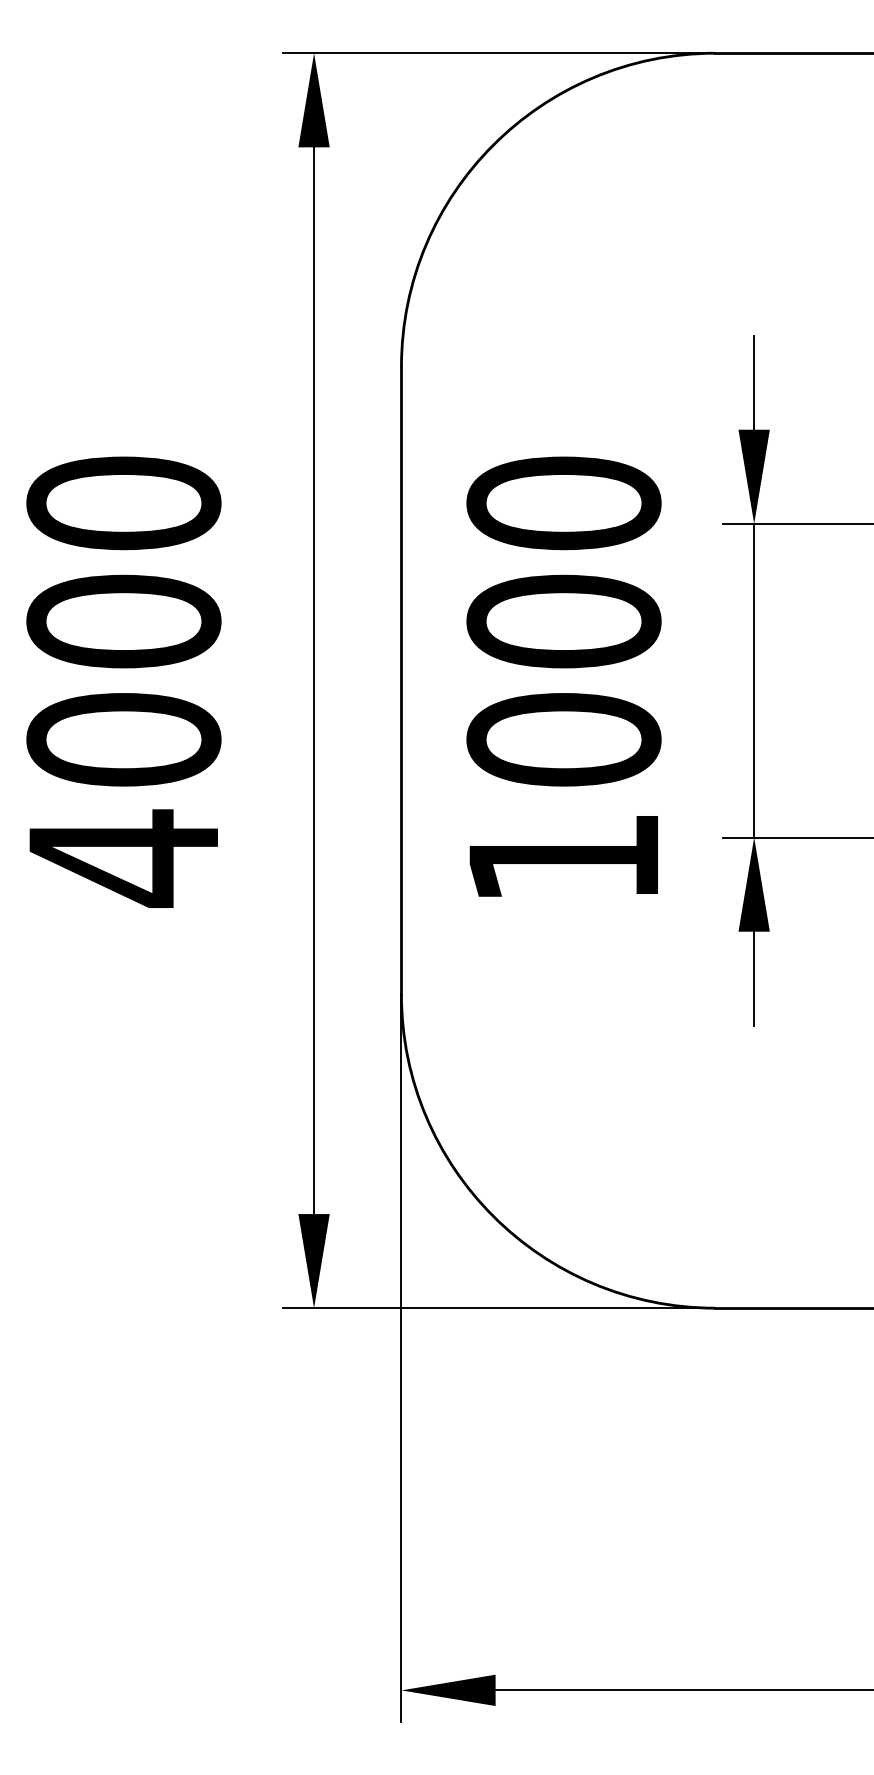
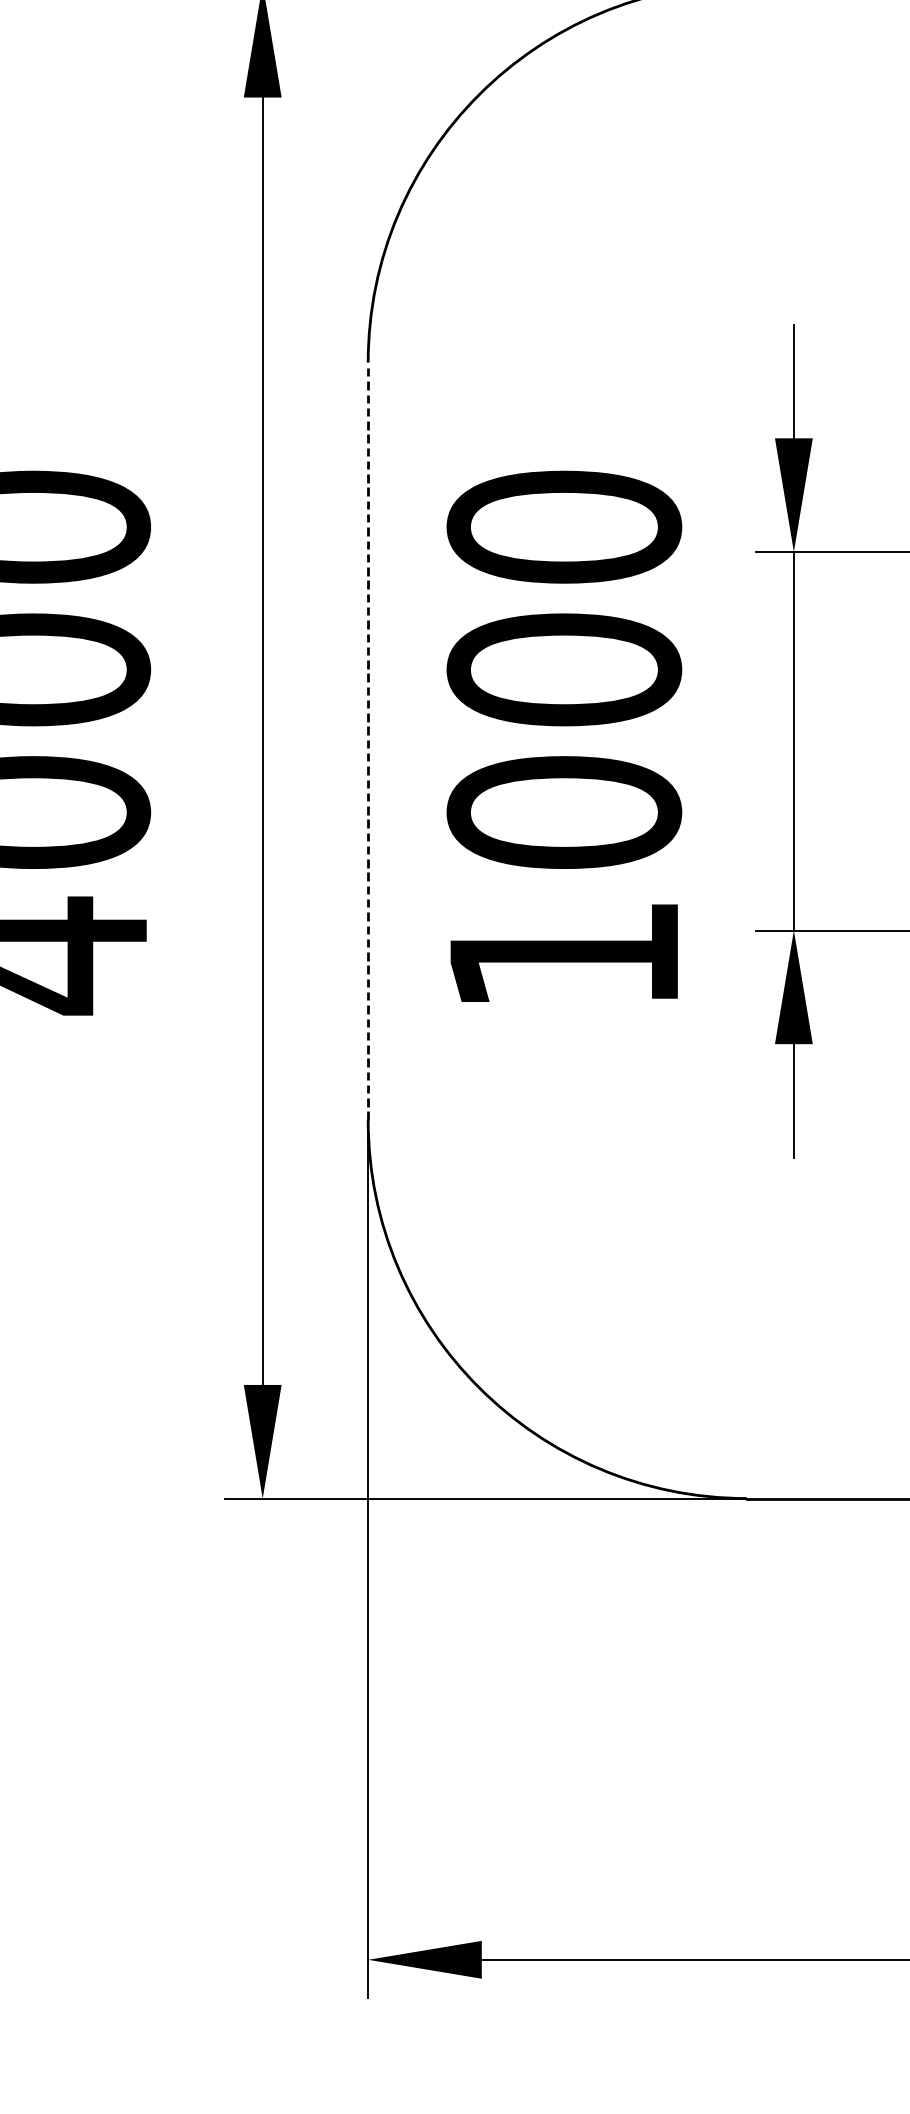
line: (401, 680) -> (368, 740), solid -> dashed

